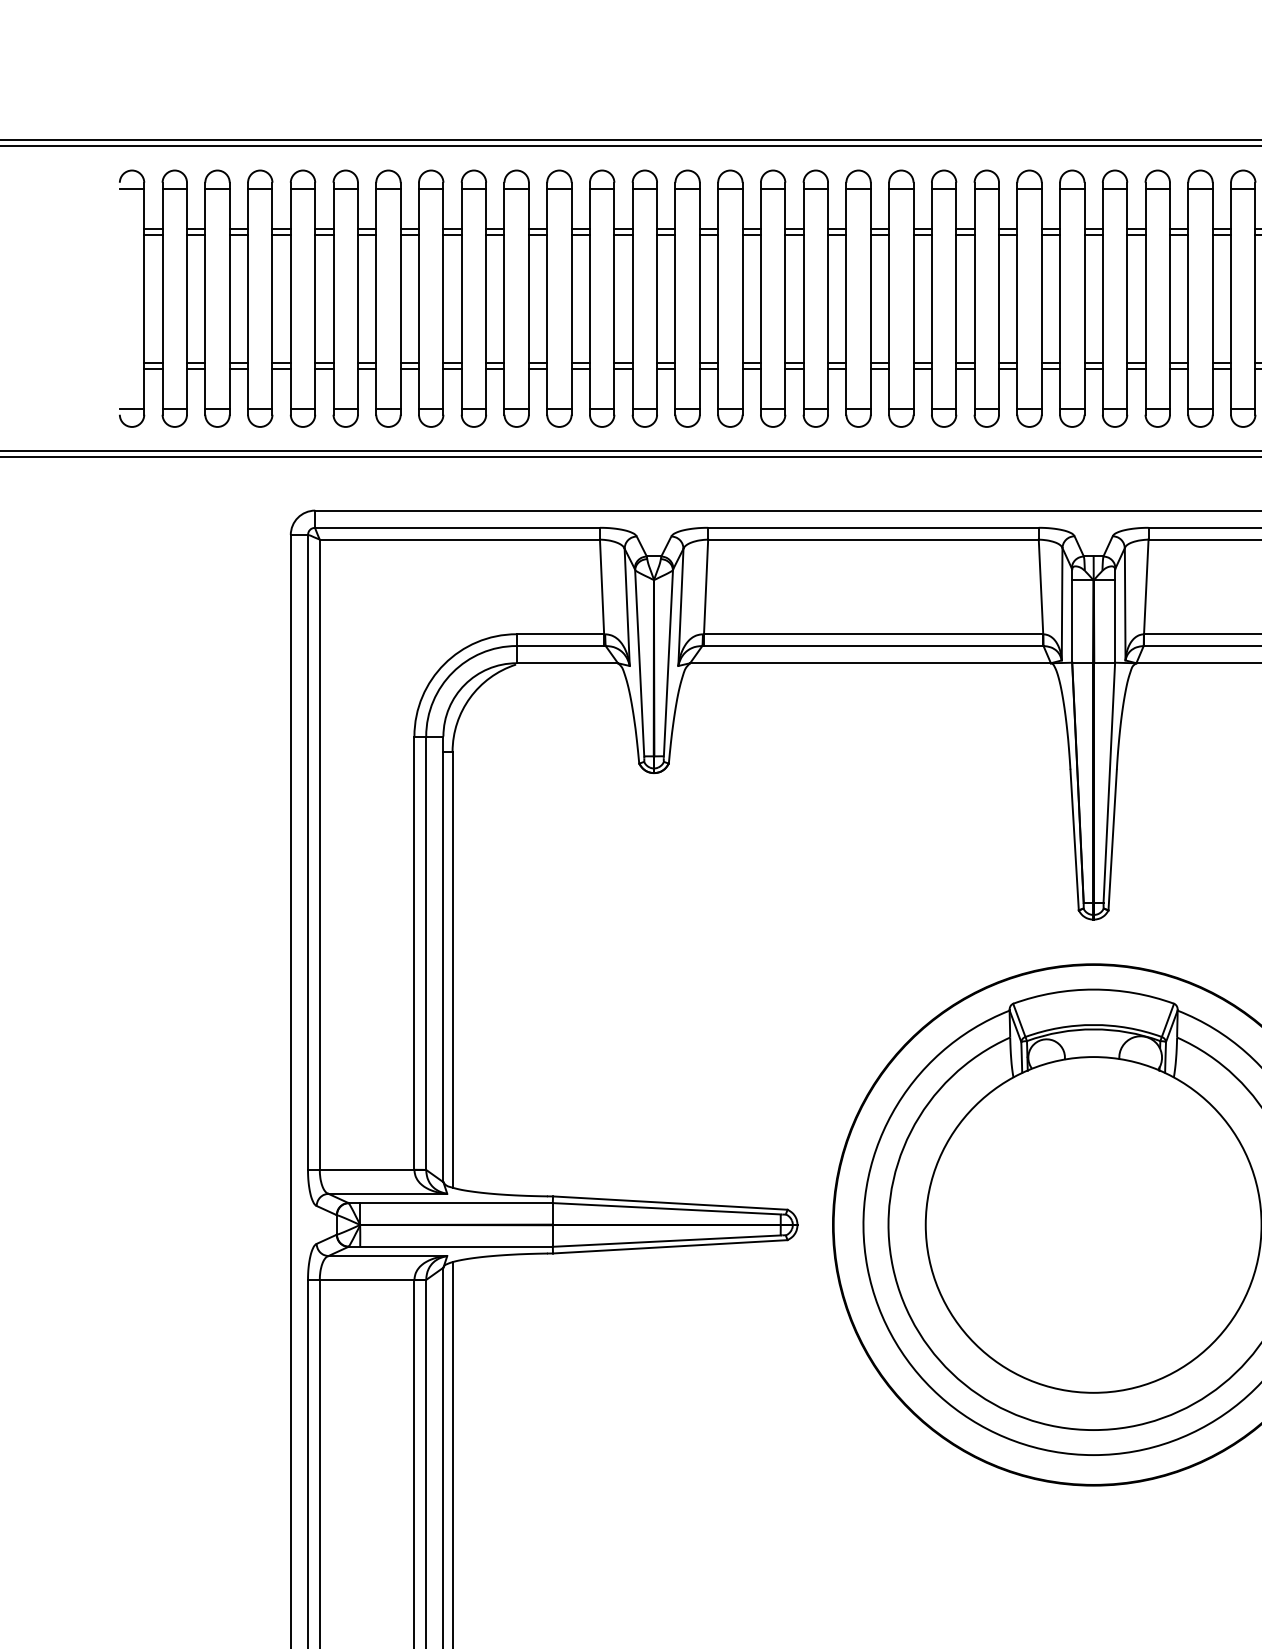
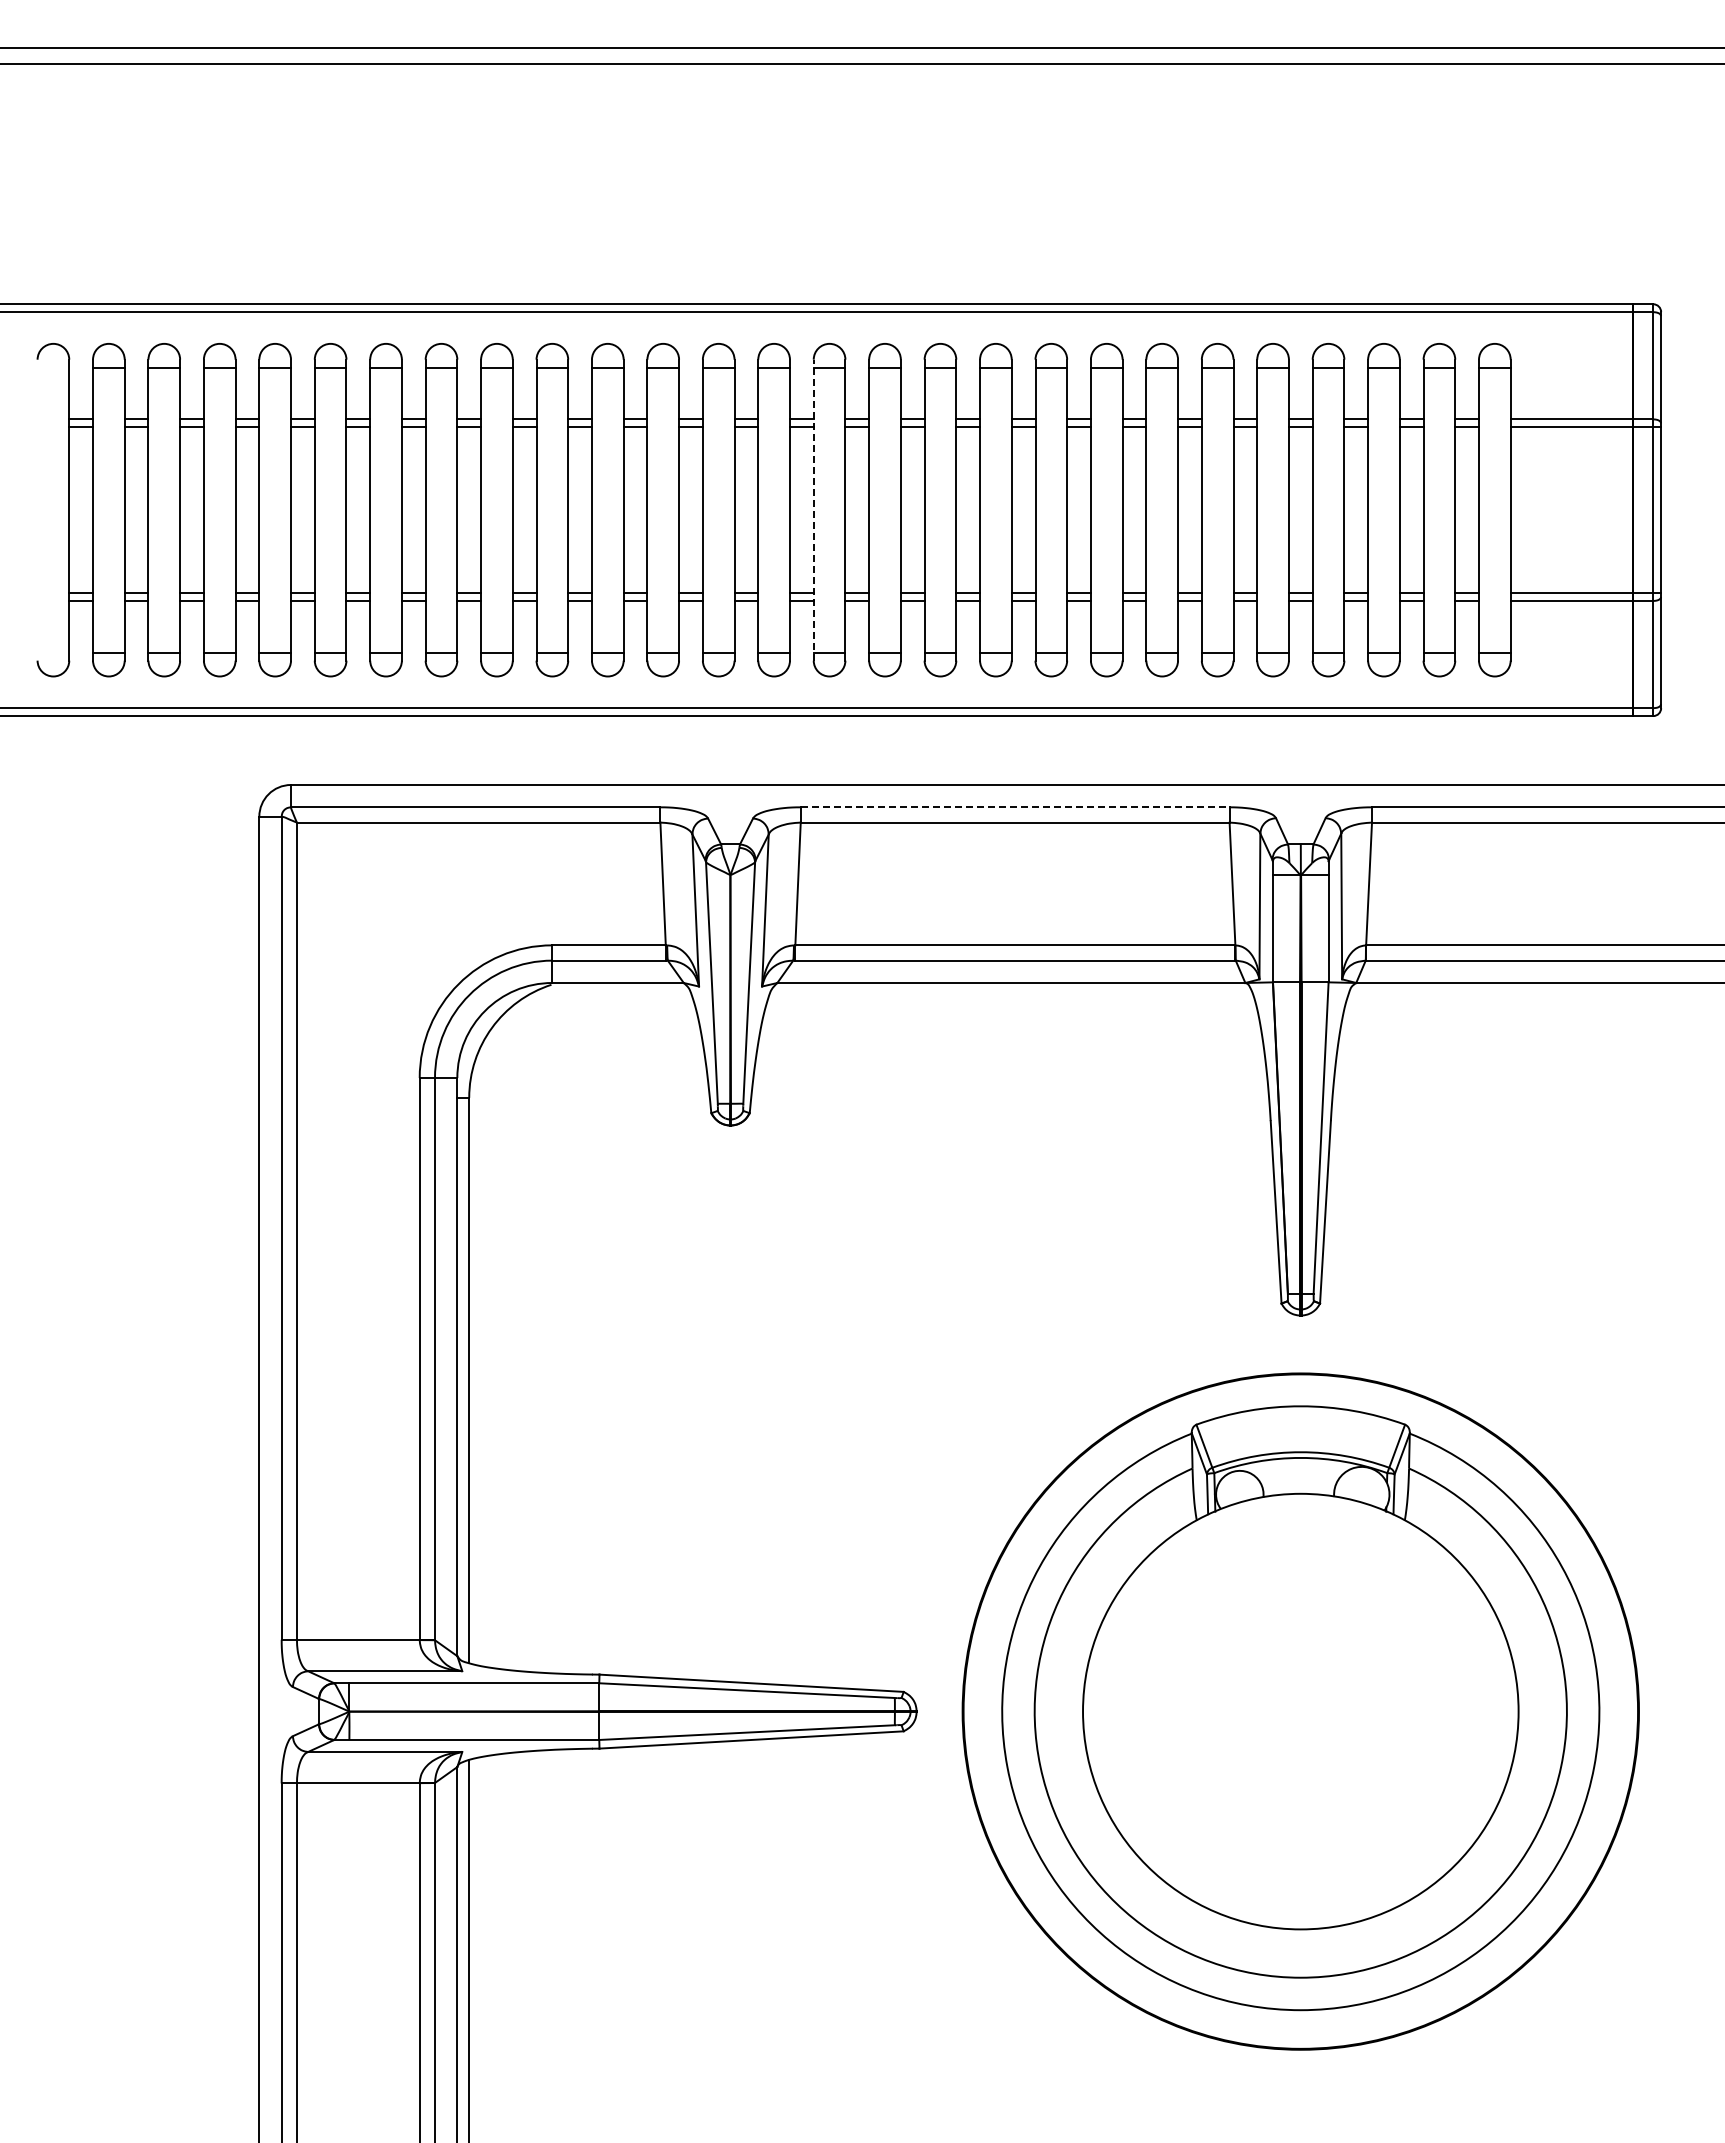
line: (132, 188) -> (53, 367), removed
line: (717, 298) -> (813, 509), solid -> dashed
line: (132, 408) -> (53, 652), removed
line: (873, 527) -> (1015, 807), solid -> dashed

